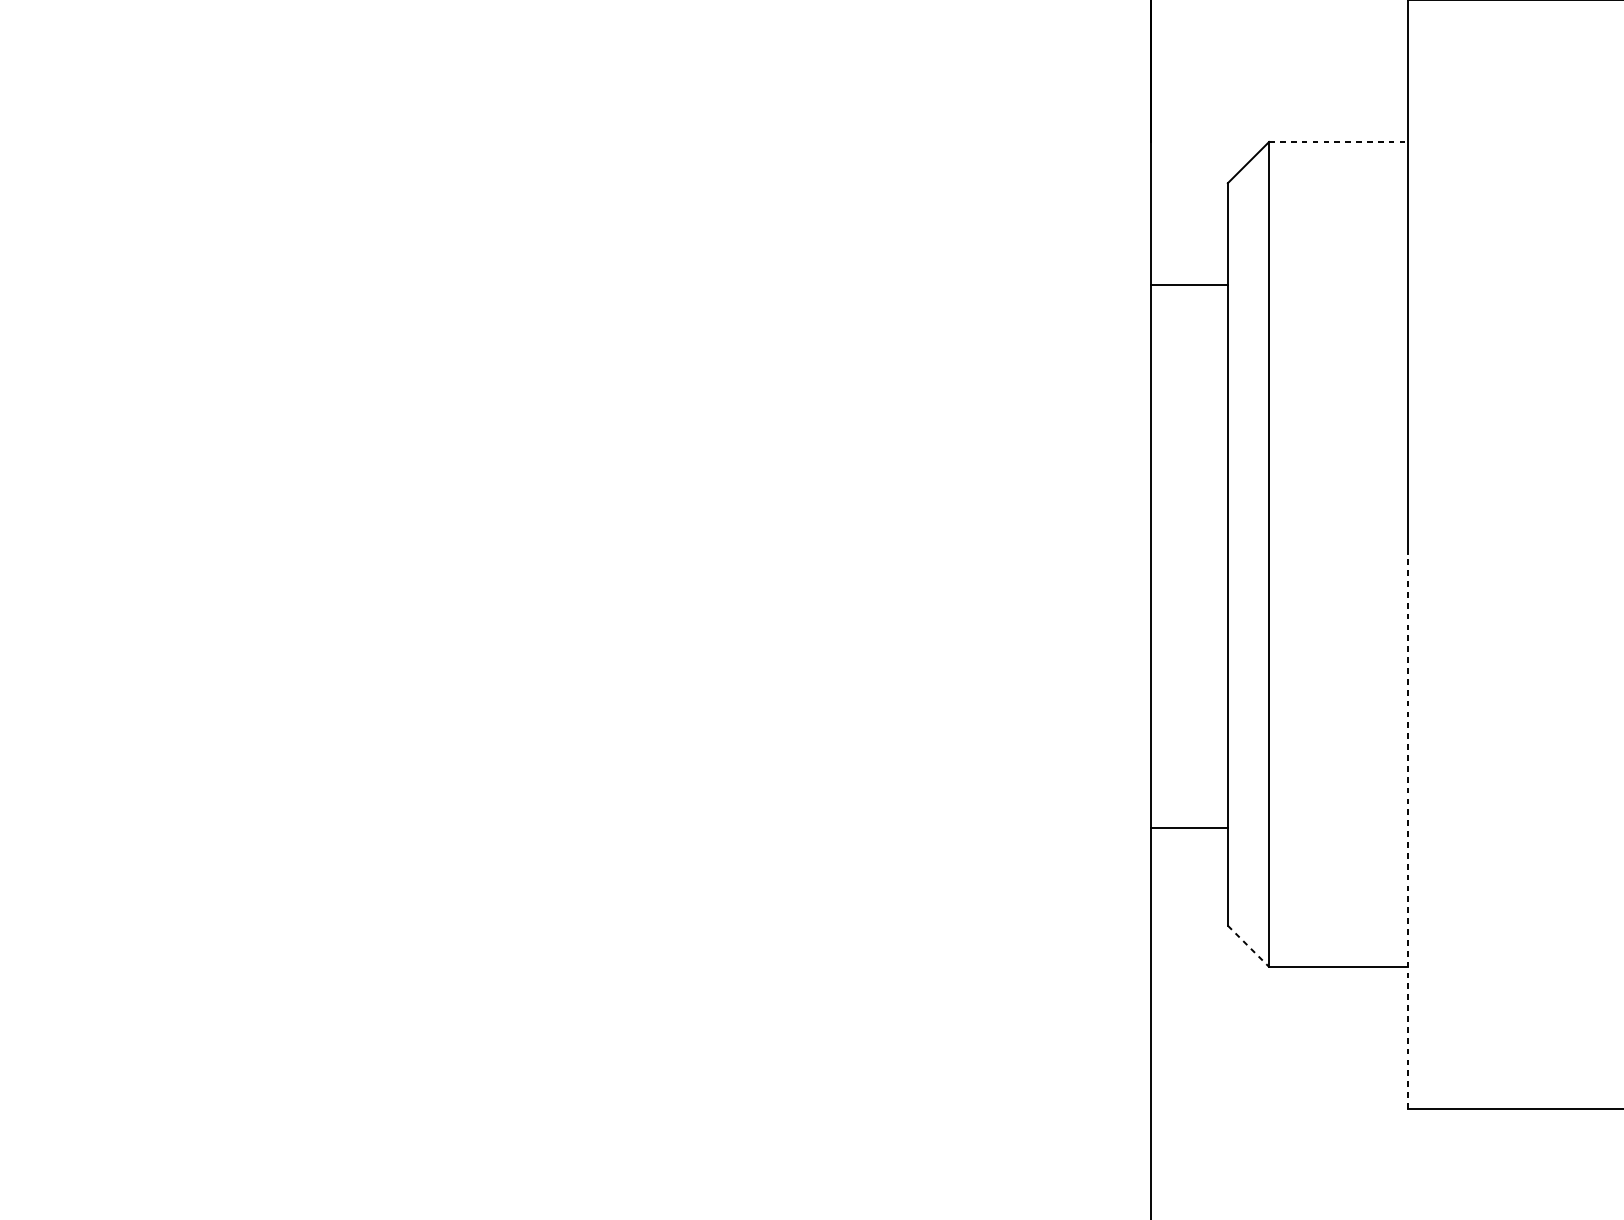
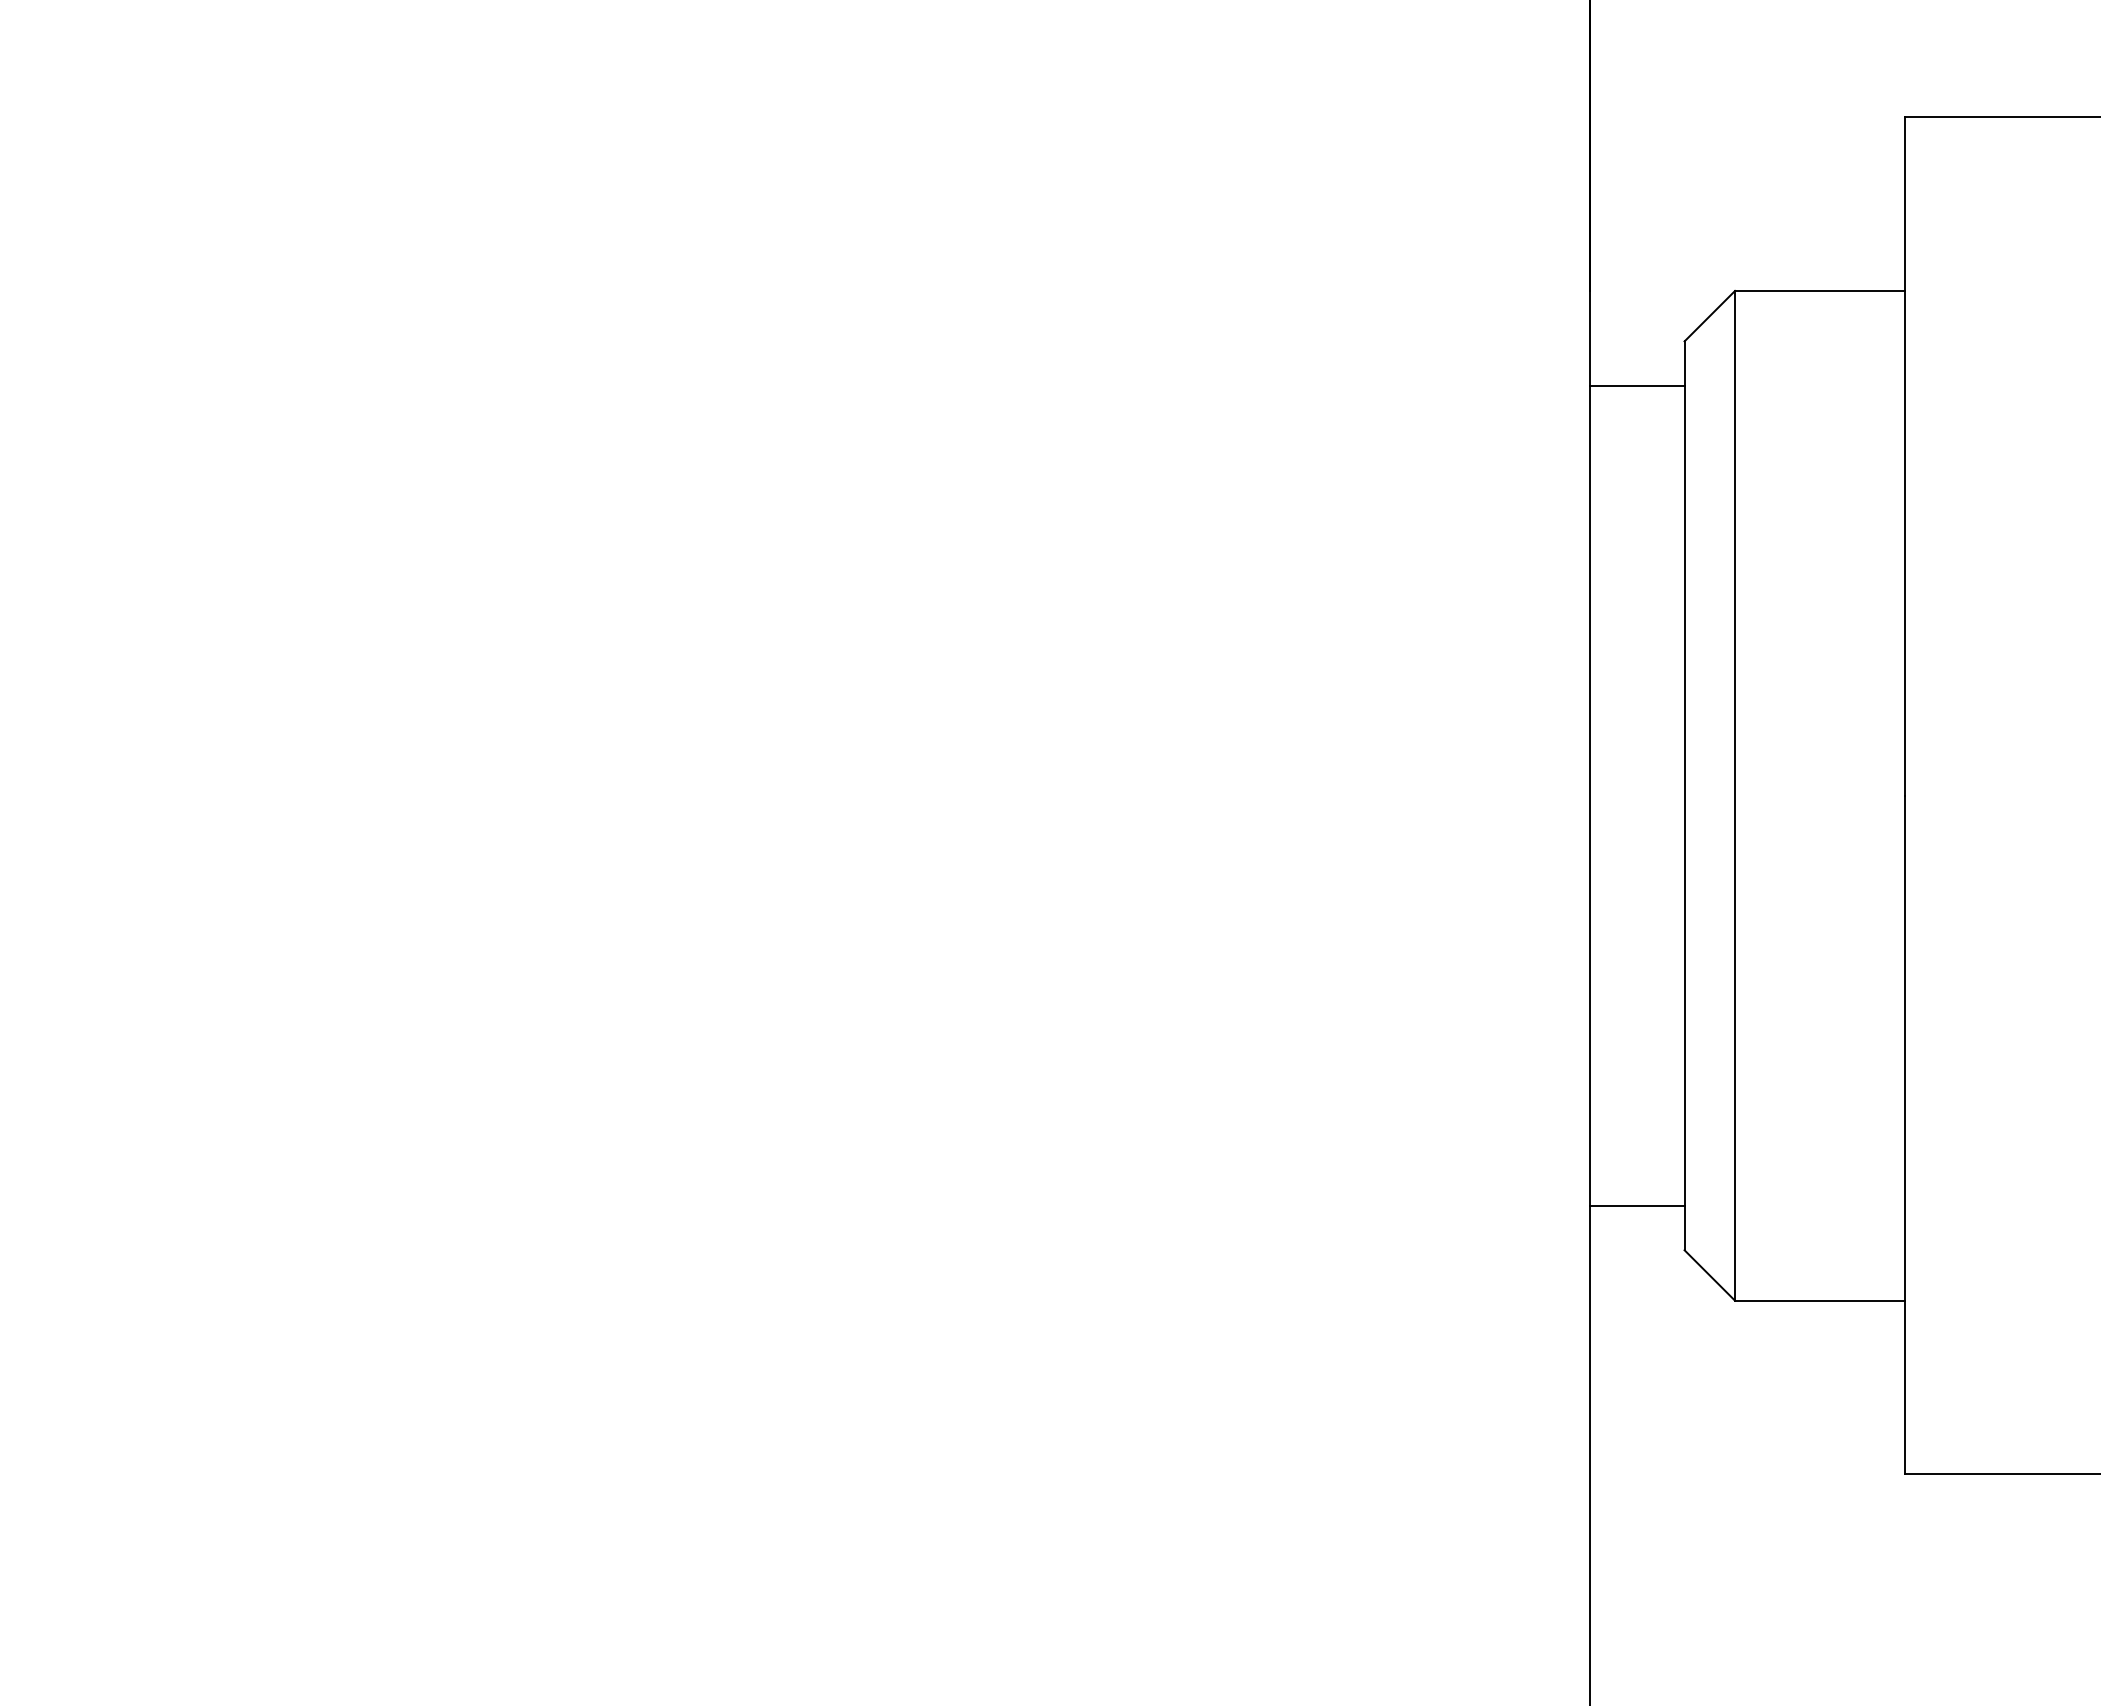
line: (1338, 141) -> (1820, 290), dashed -> solid
line: (1188, 284) -> (1636, 385), moved
line: (1188, 828) -> (1636, 1206), moved
line: (1408, 831) -> (1905, 1134), dashed -> solid
line: (1248, 946) -> (1709, 1275), dashed -> solid

